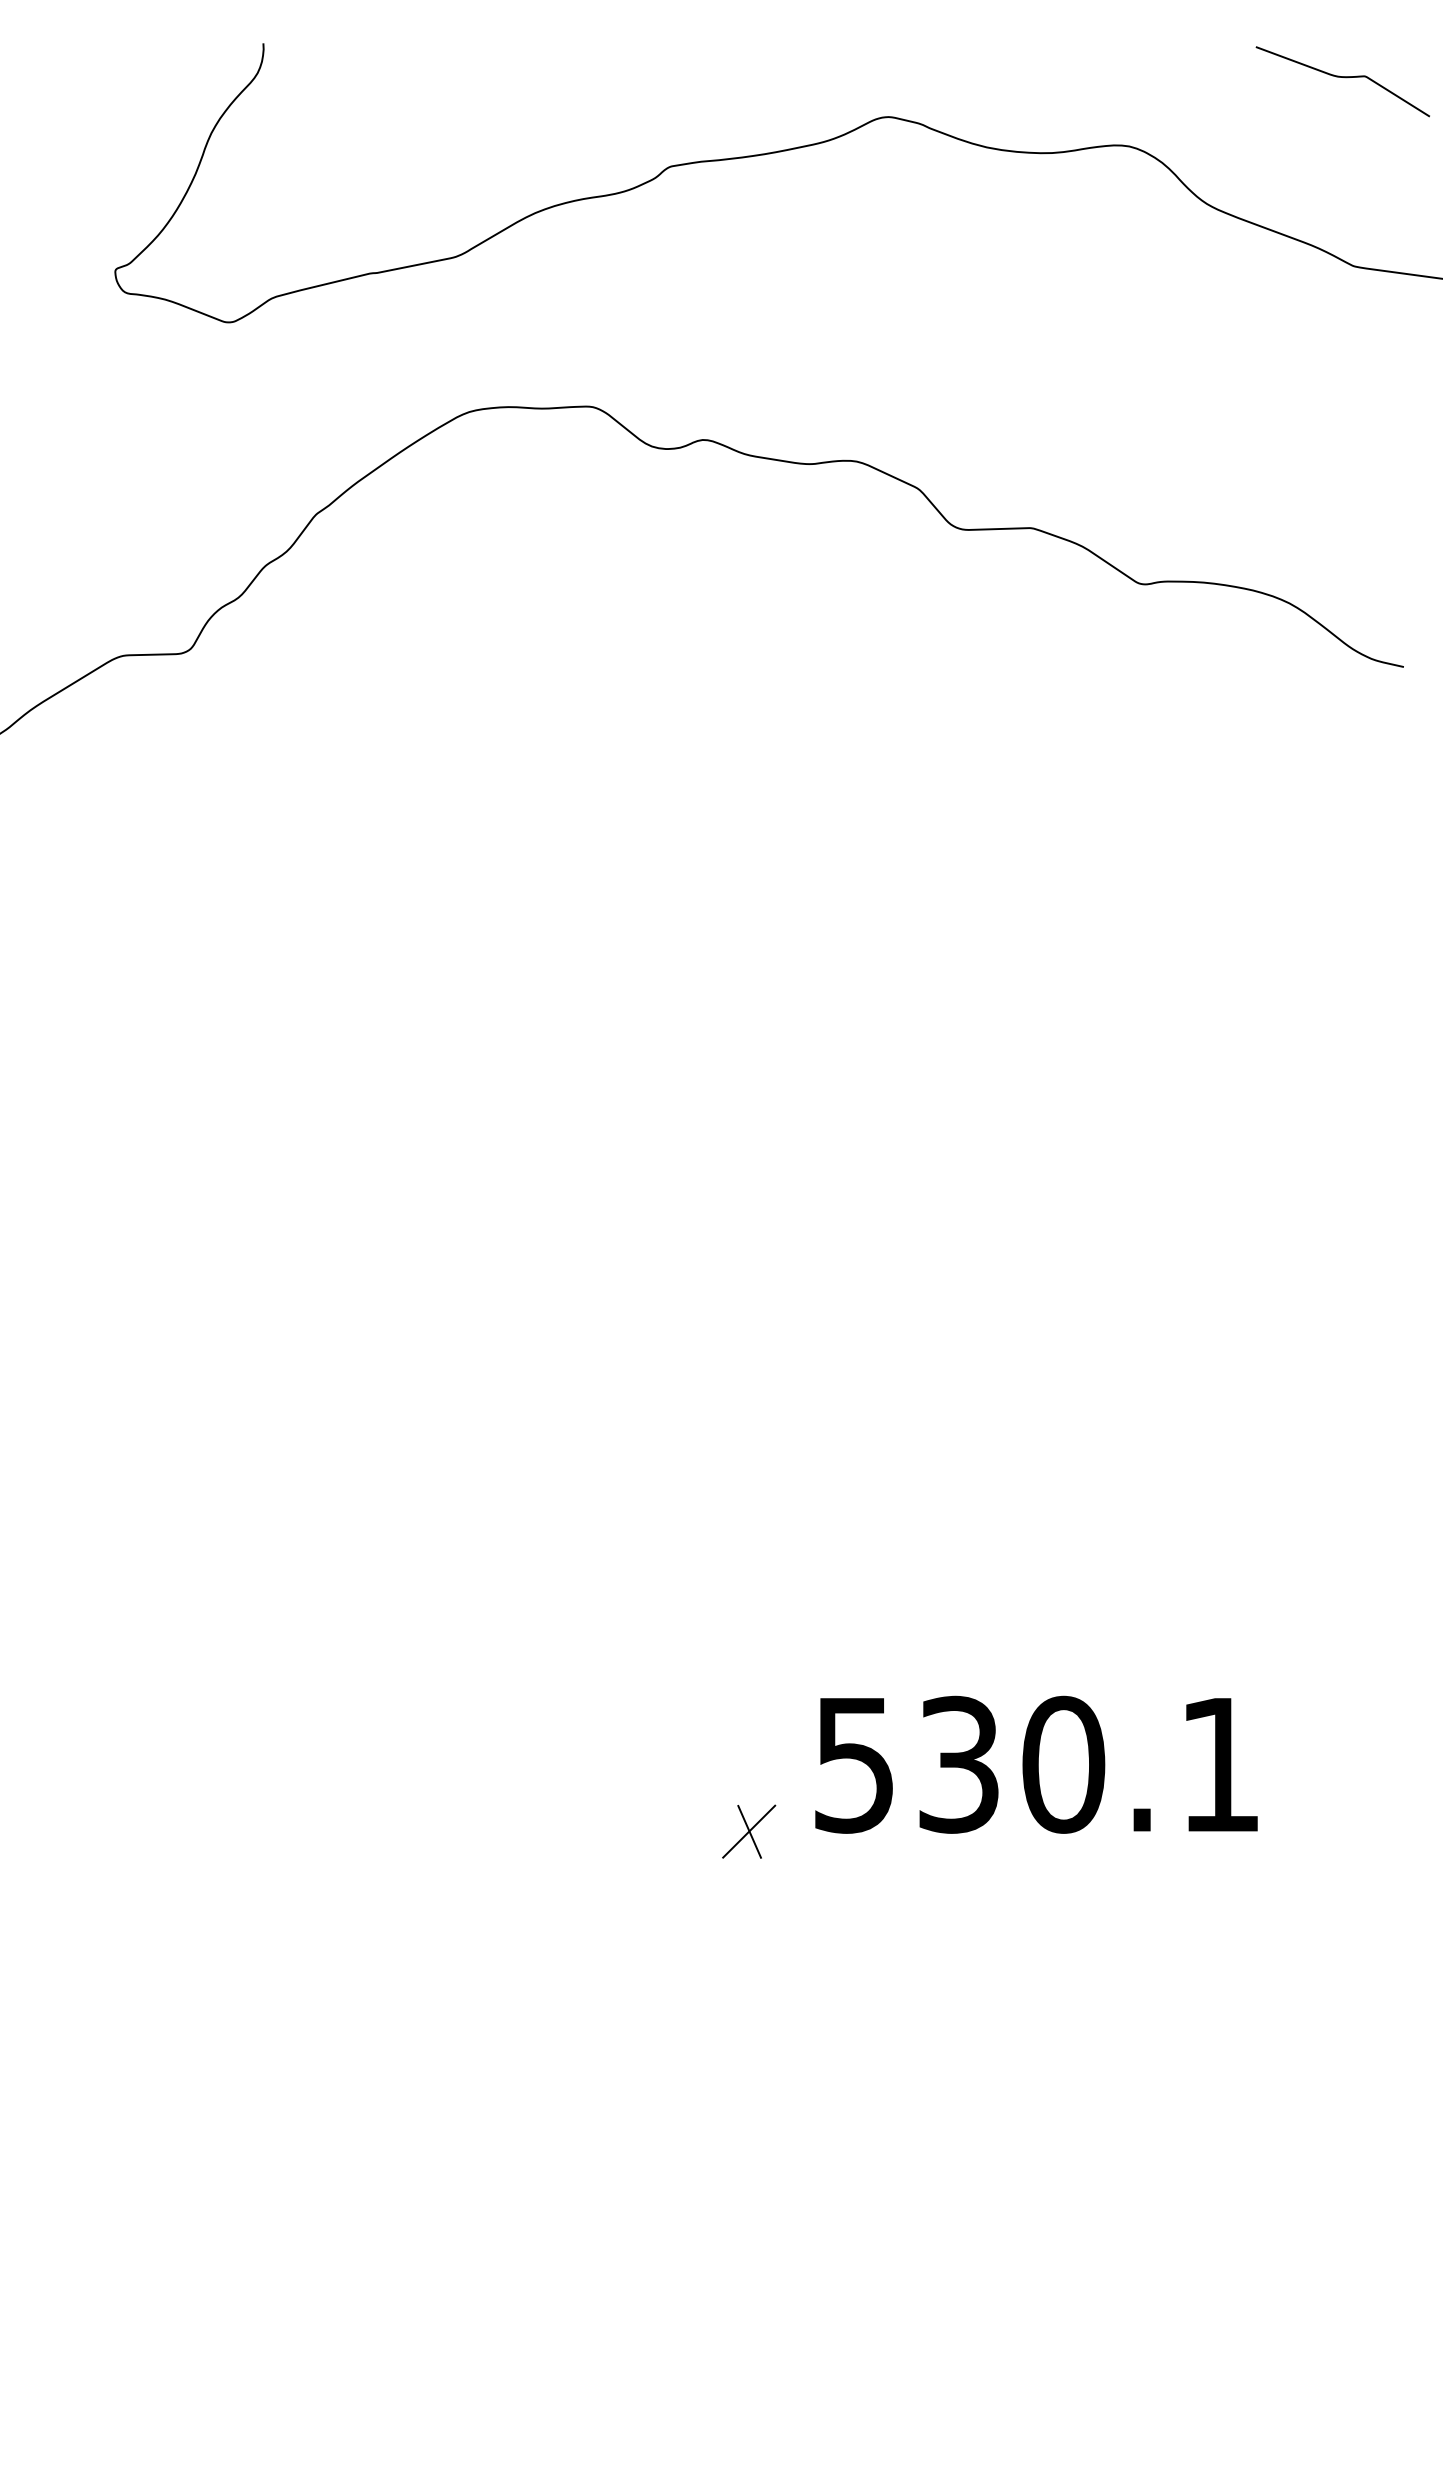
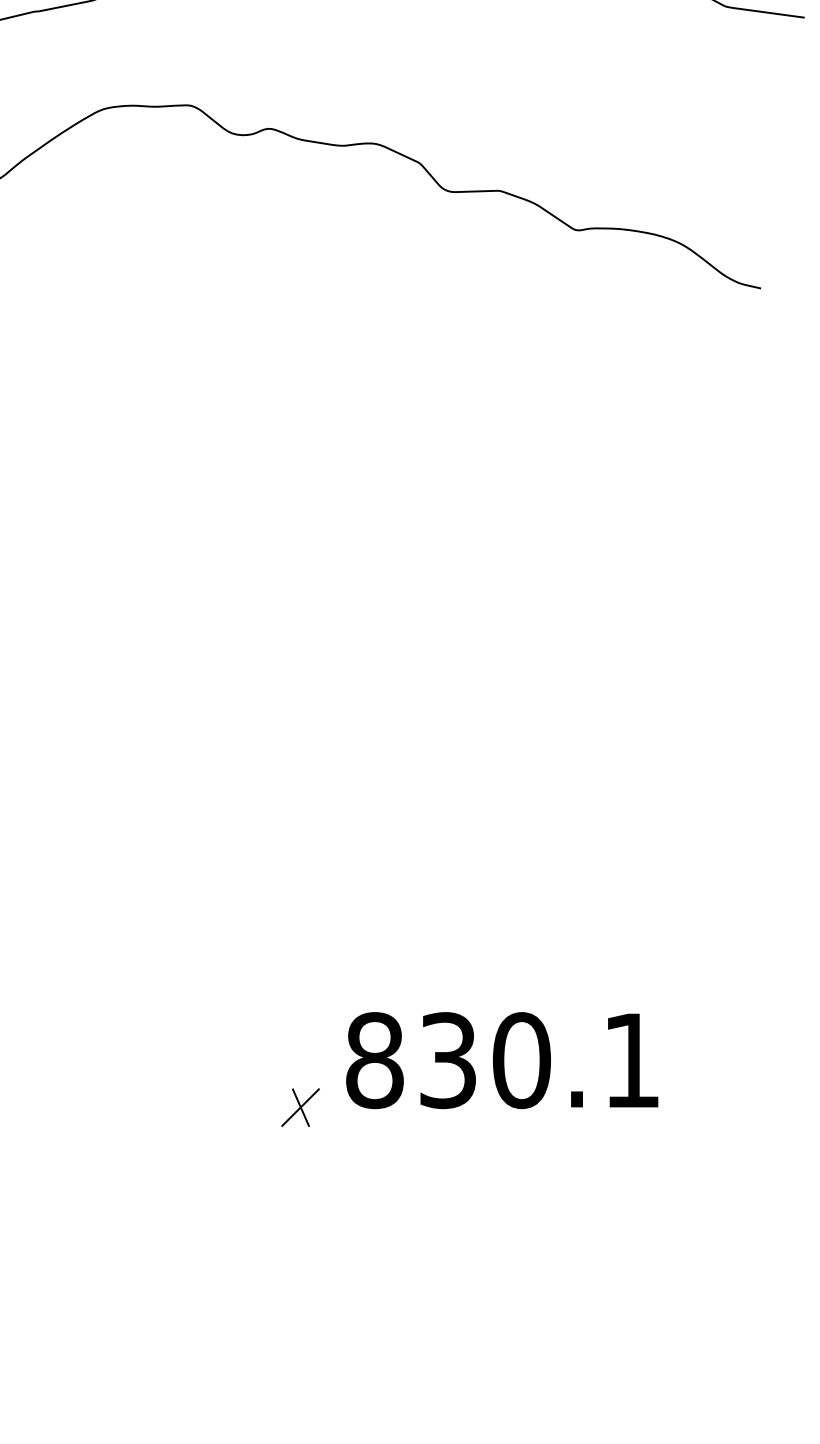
text: (854, 1764) -> (374, 1060), 530.1 -> 830.1

